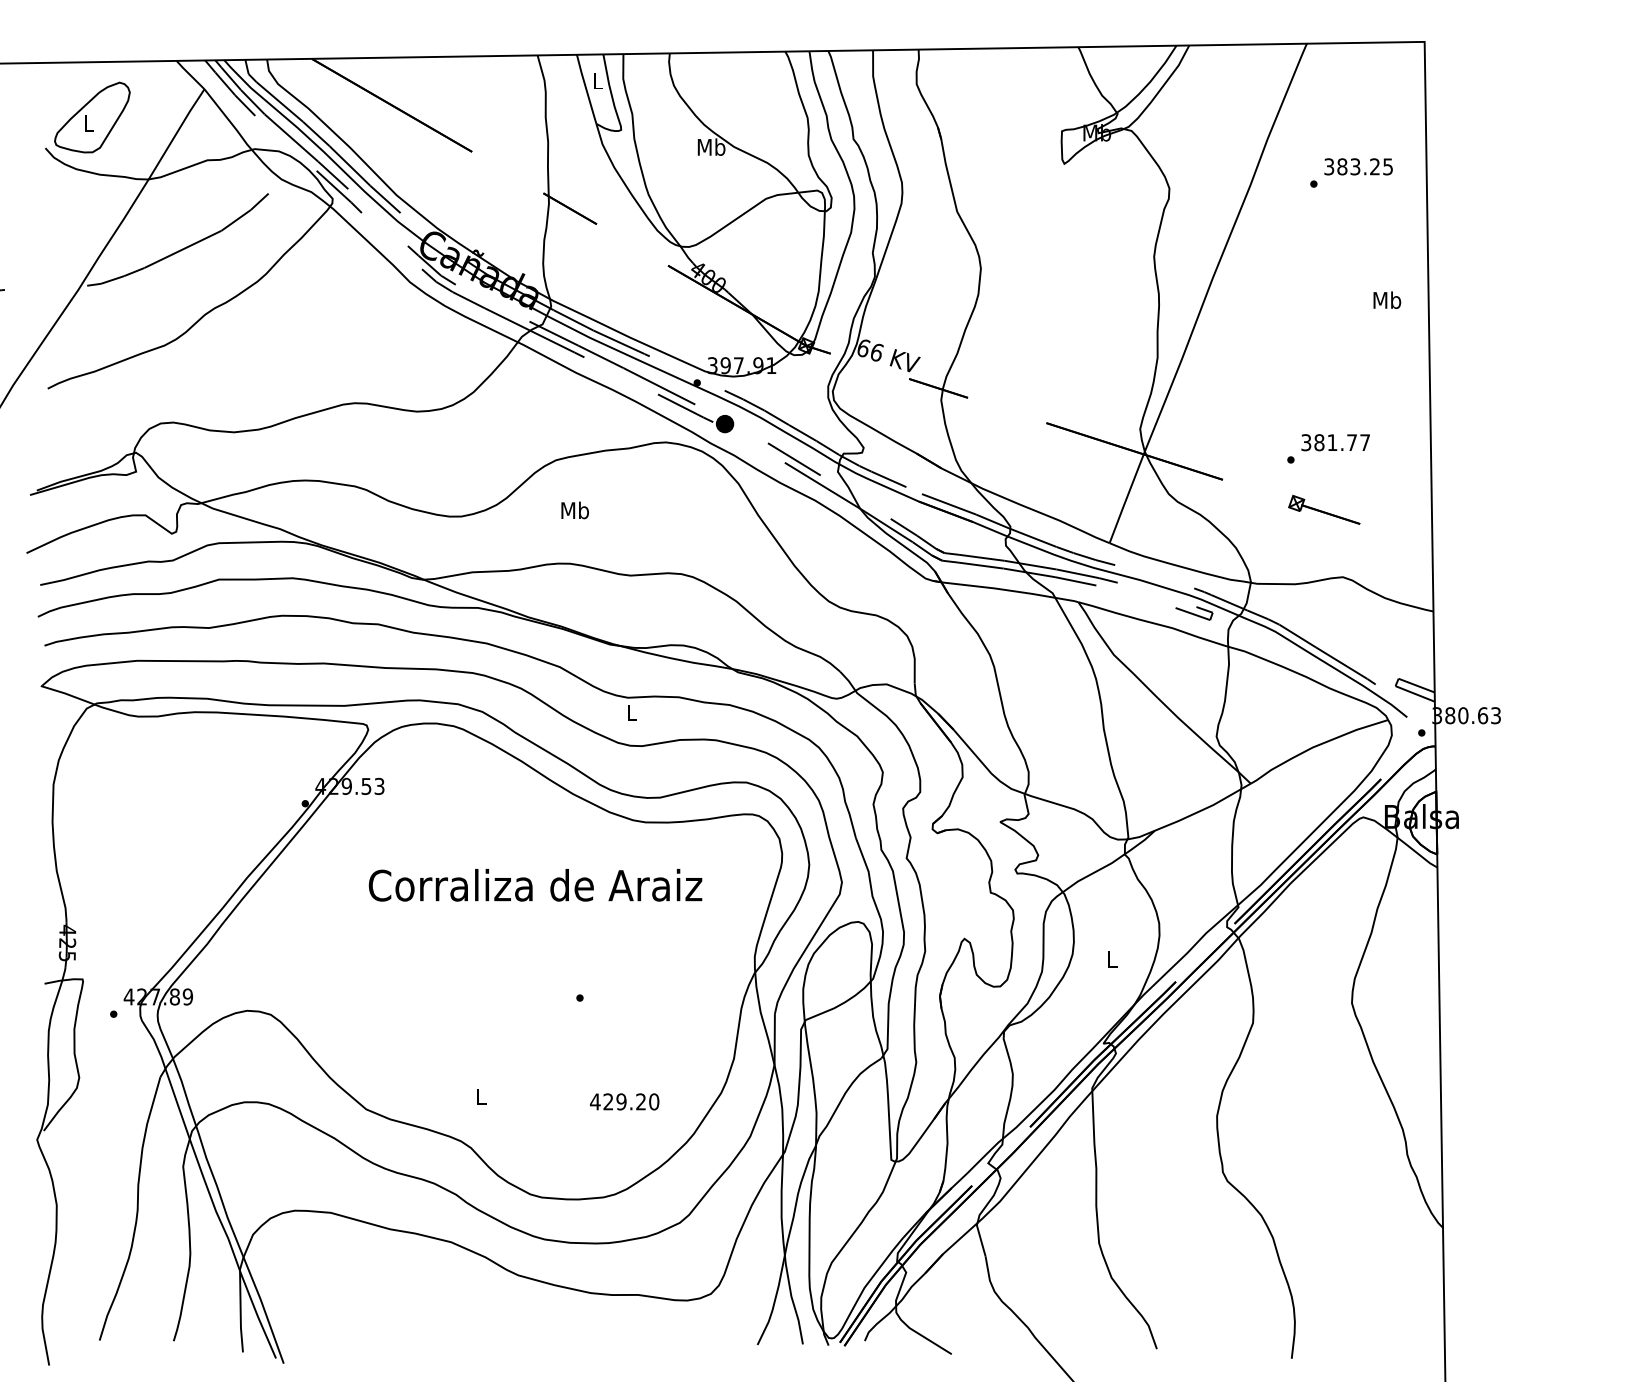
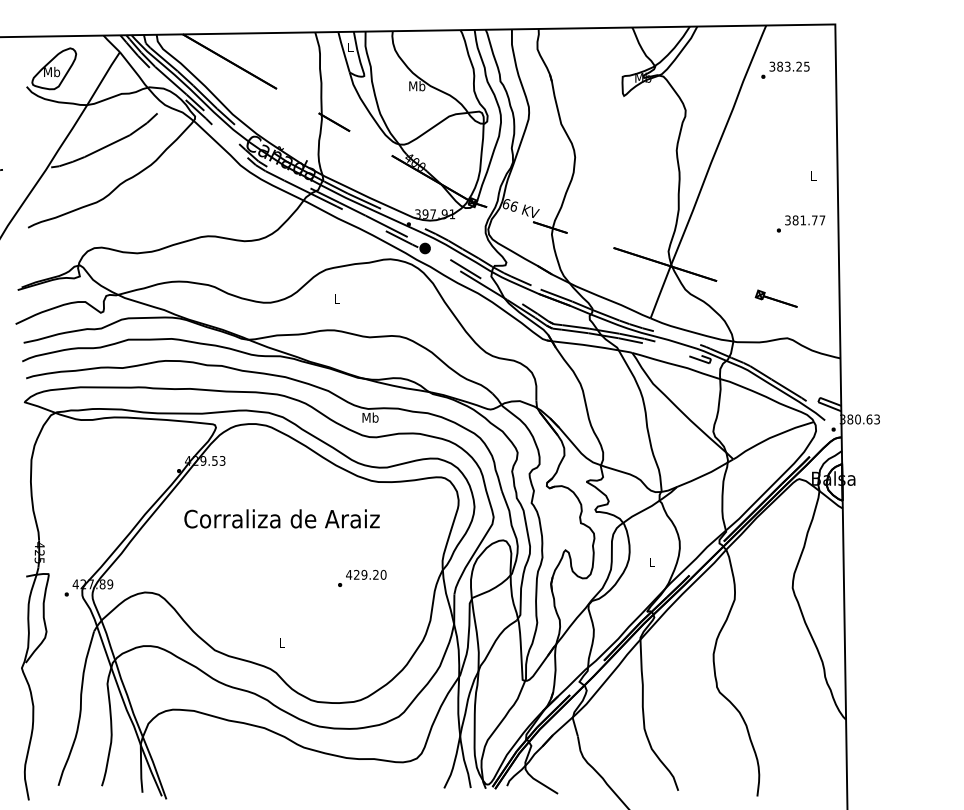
text: (89, 122) -> (52, 71), L -> Mb
text: (1351, 171) -> (785, 69), moved
text: (1387, 299) -> (813, 175), Mb -> L
text: (1327, 447) -> (800, 223), moved
text: (575, 511) -> (337, 299), Mb -> L
text: (631, 712) -> (370, 417), L -> Mb
text: (534, 884) -> (281, 518), moved
text: (624, 1101) -> (366, 574), moved

